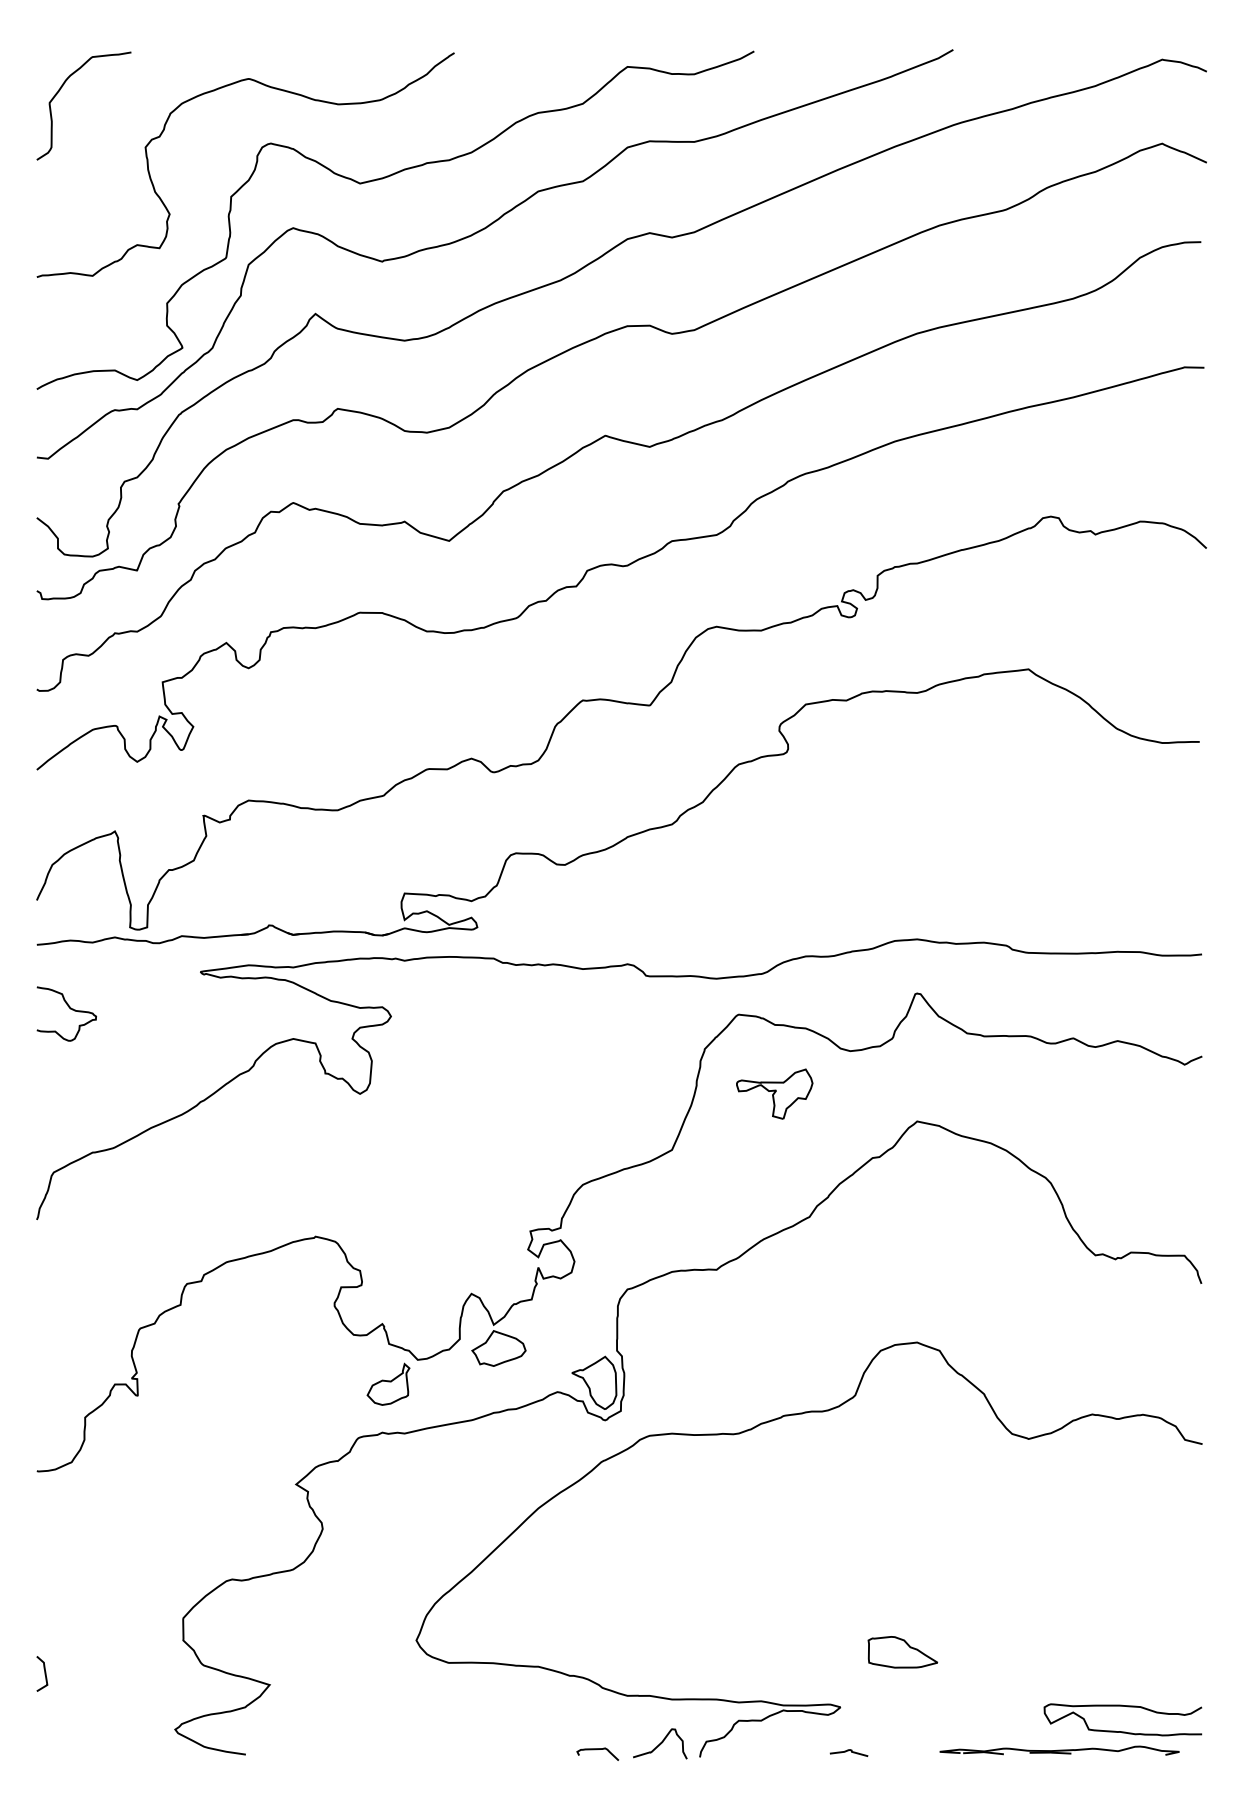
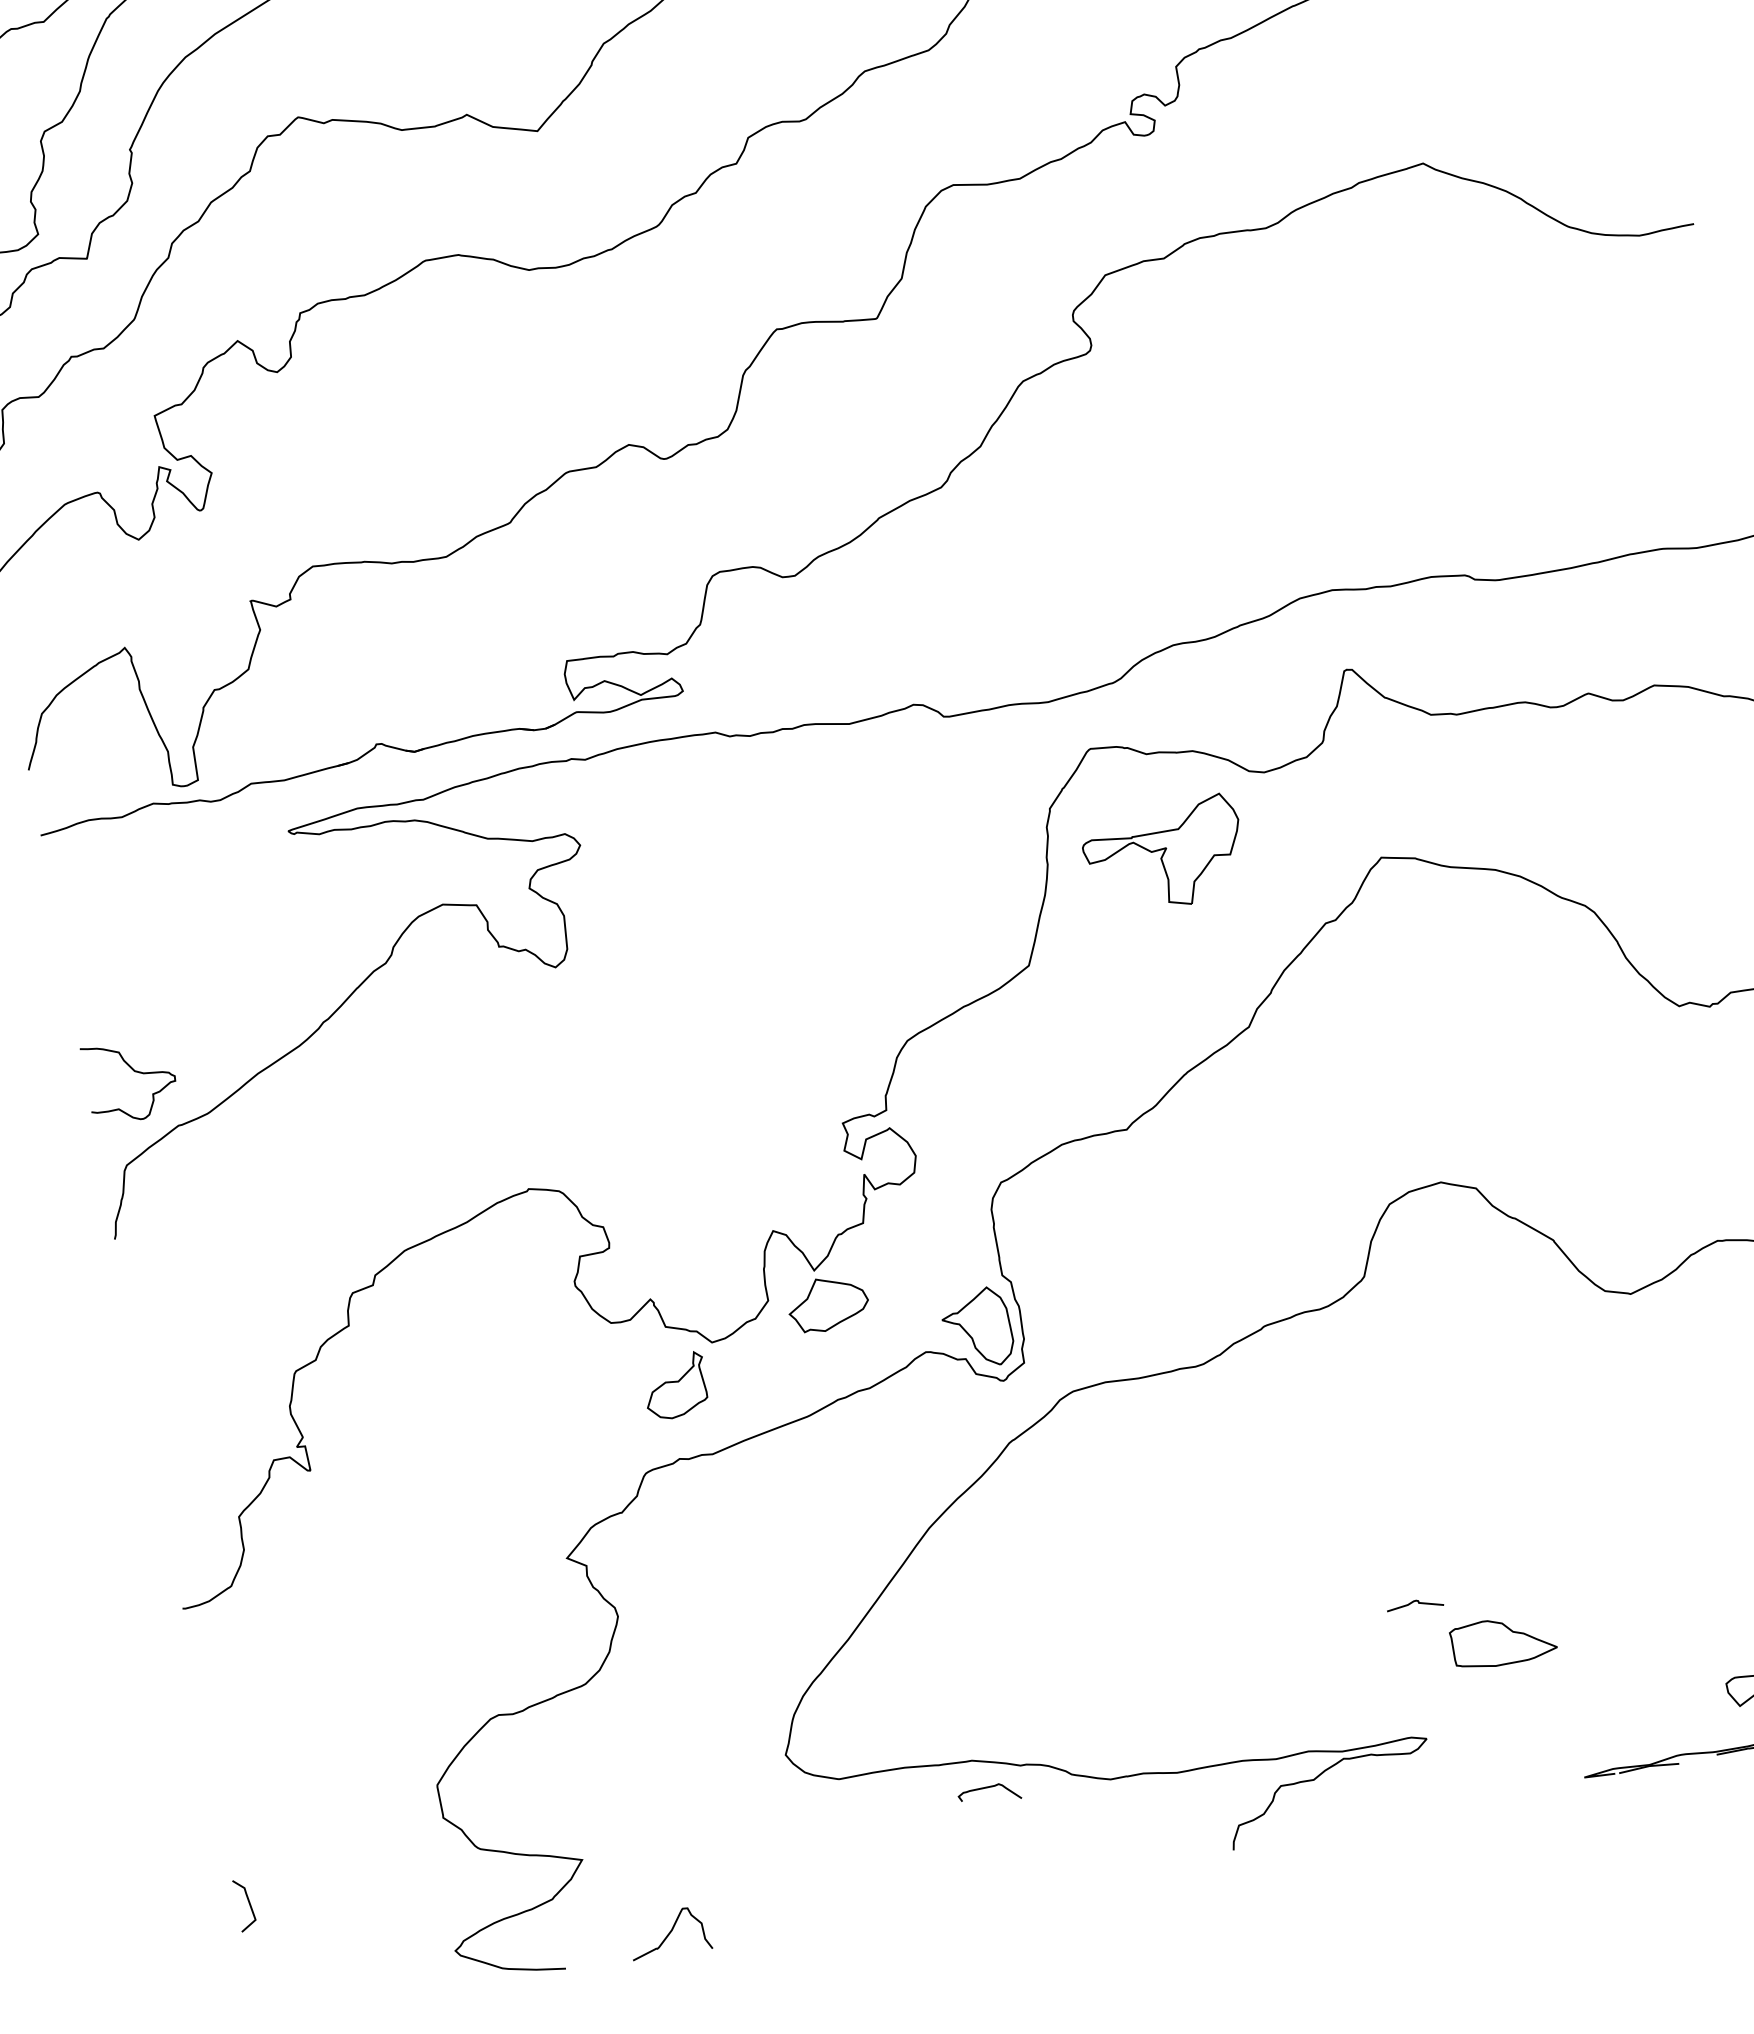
curve: (70, 1009) -> (135, 1072), moved
part: (774, 1093) -> (1164, 855), size x1.4
curve: (660, 1743) -> (669, 1932), moved
curve: (596, 1750) -> (986, 1789), moved
curve: (848, 1751) -> (1413, 1603), moved

